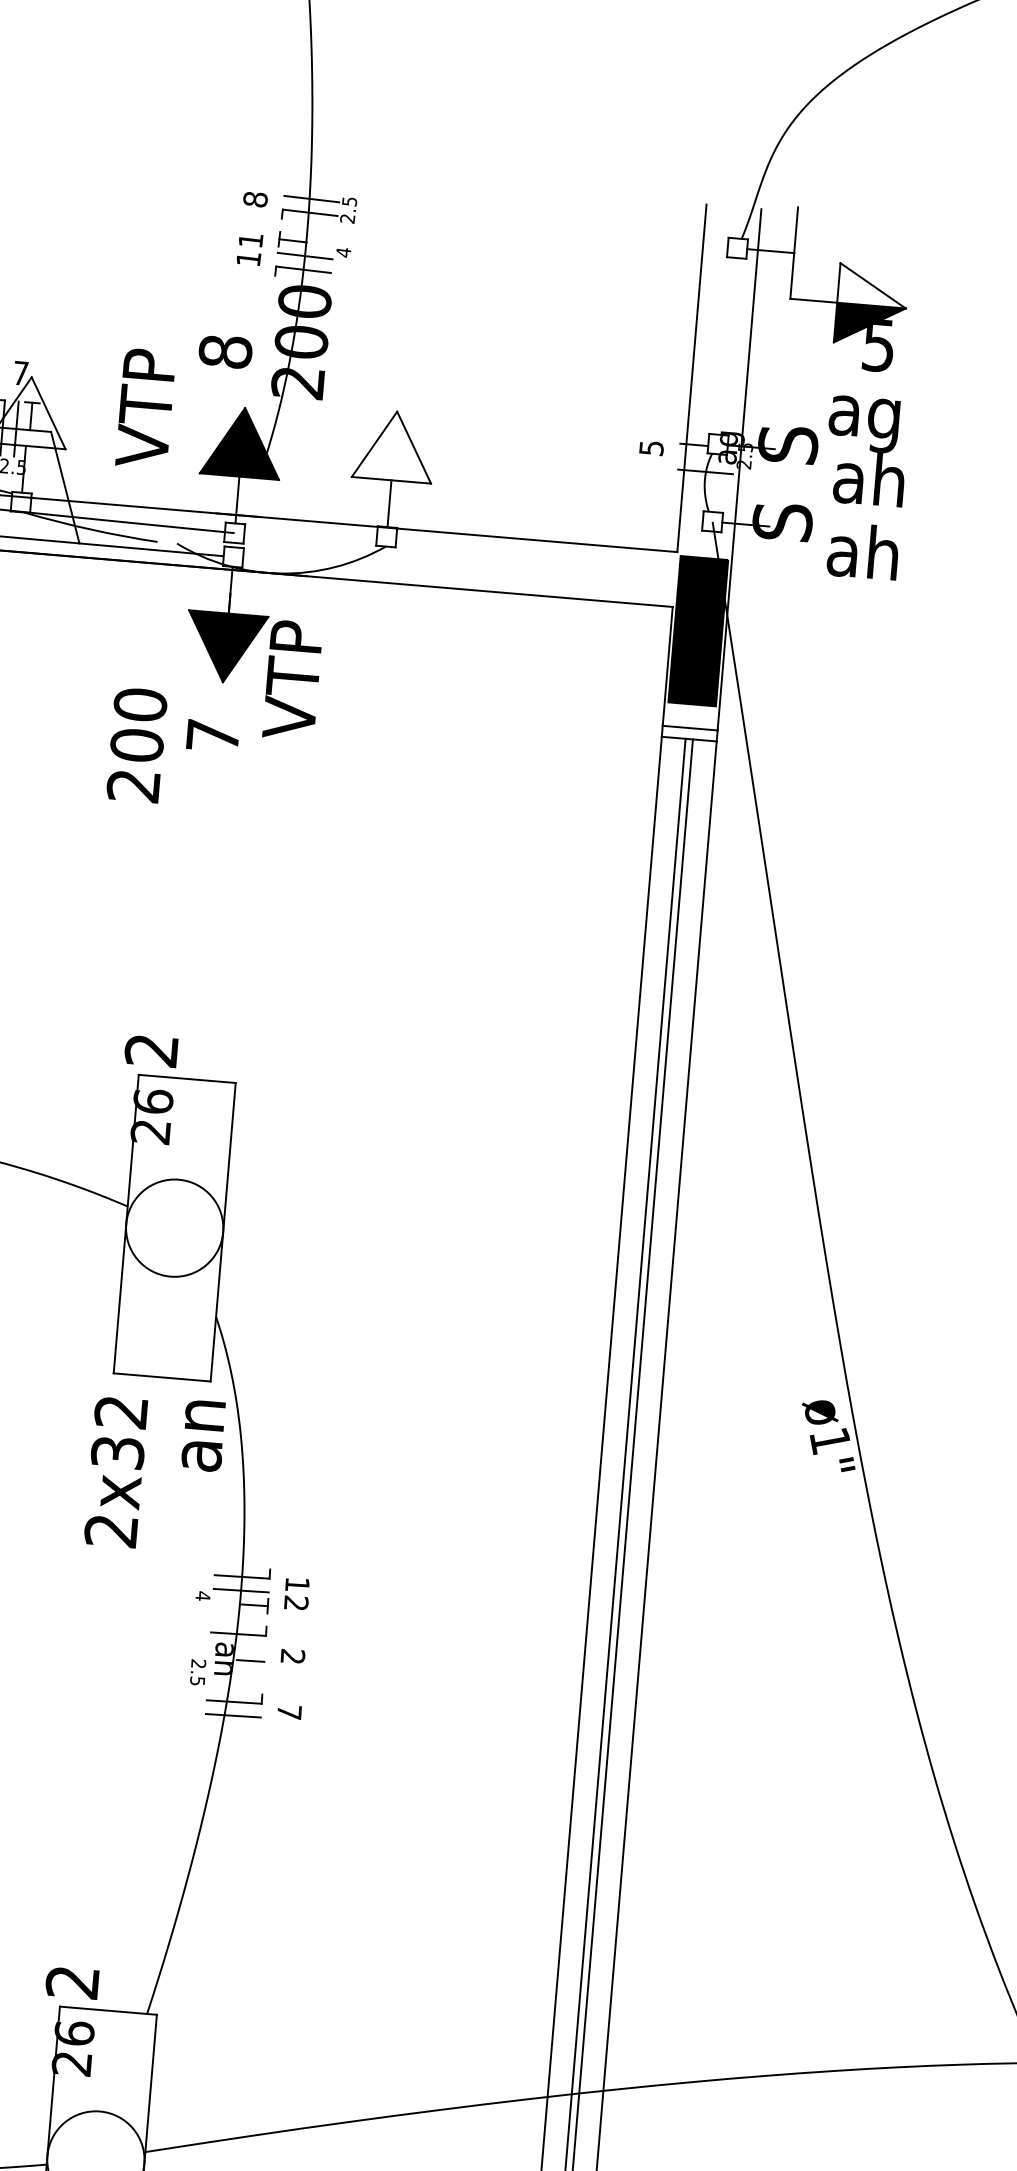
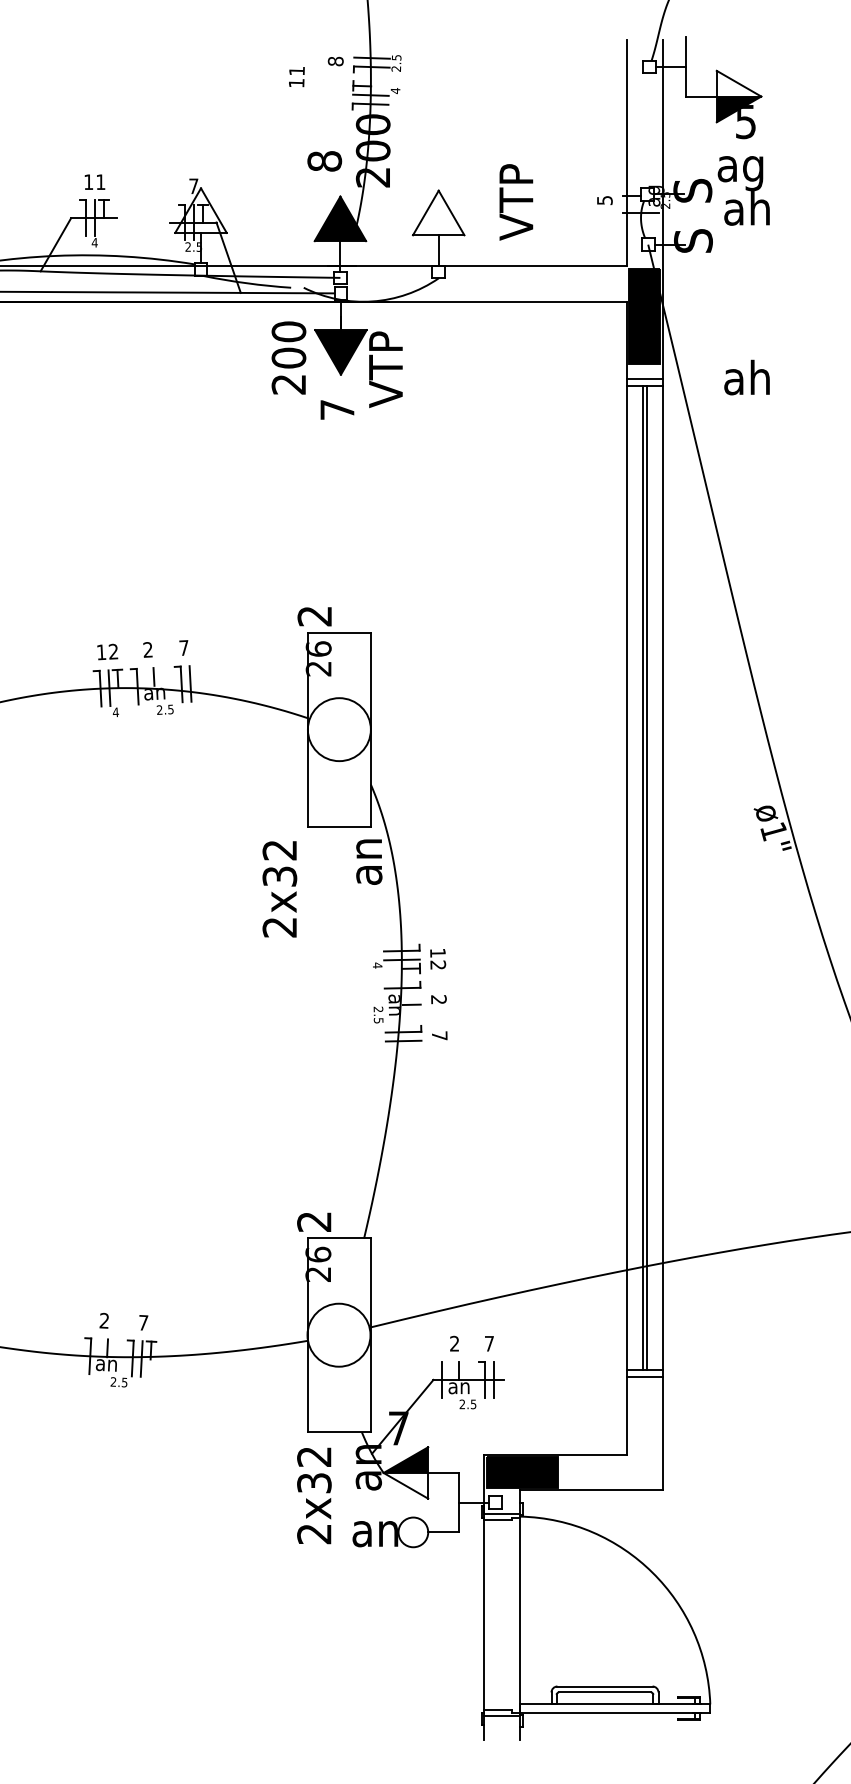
text: (249, 250) -> (296, 77), moved
text: (146, 408) -> (516, 202), moved
text: (862, 551) -> (746, 377), moved
text: (136, 744) -> (288, 357), moved
text: (115, 1472) -> (279, 889), moved

